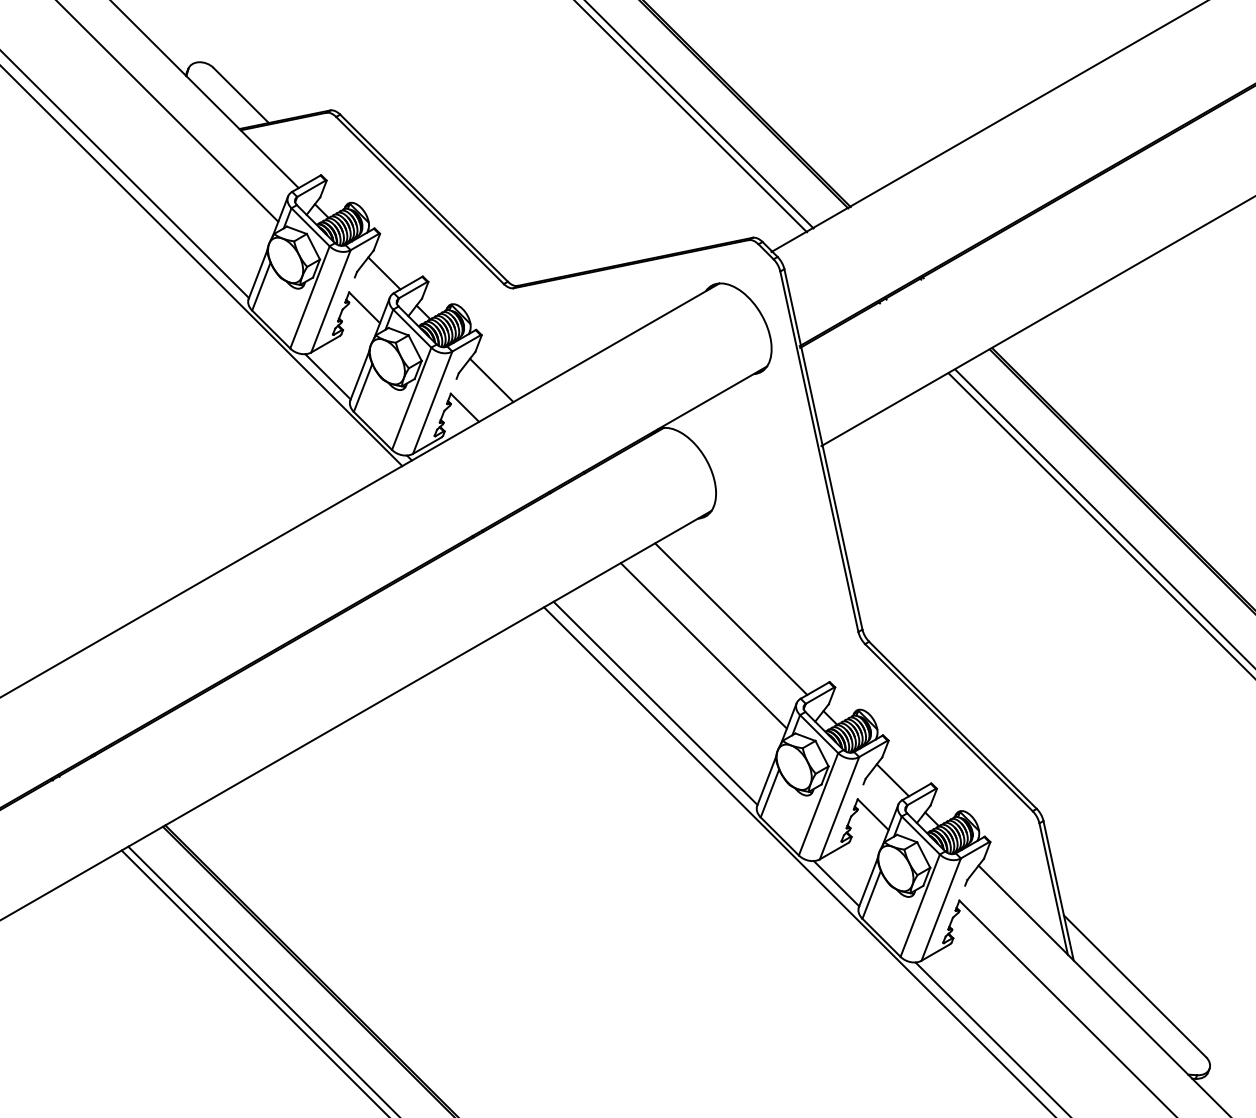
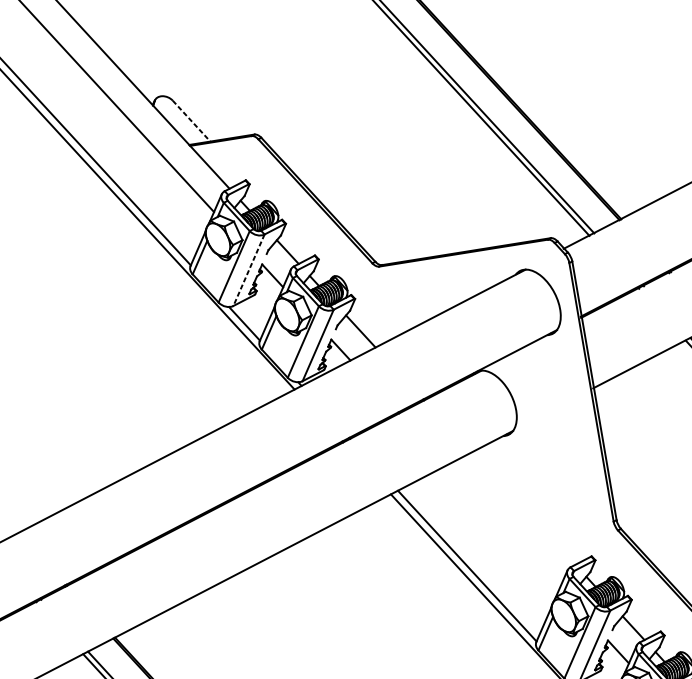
line: (241, 95) -> (191, 121), solid -> dashed
line: (330, 301) -> (248, 270), solid -> dashed
line: (731, 618) -> (523, 508), removed
line: (703, 645) -> (503, 526), removed

